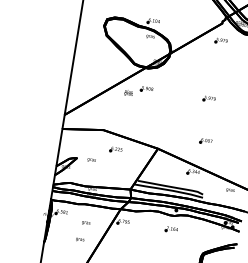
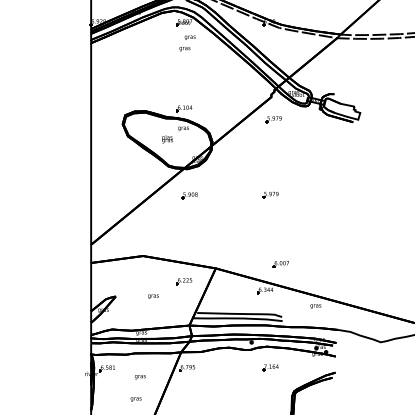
text: (128, 93) -> (167, 139), moved
part: (205, 141) -> (280, 264), moved
part: (116, 149) -> (184, 281), moved
text: (91, 160) -> (153, 296), moved
part: (171, 229) -> (270, 367), moved

